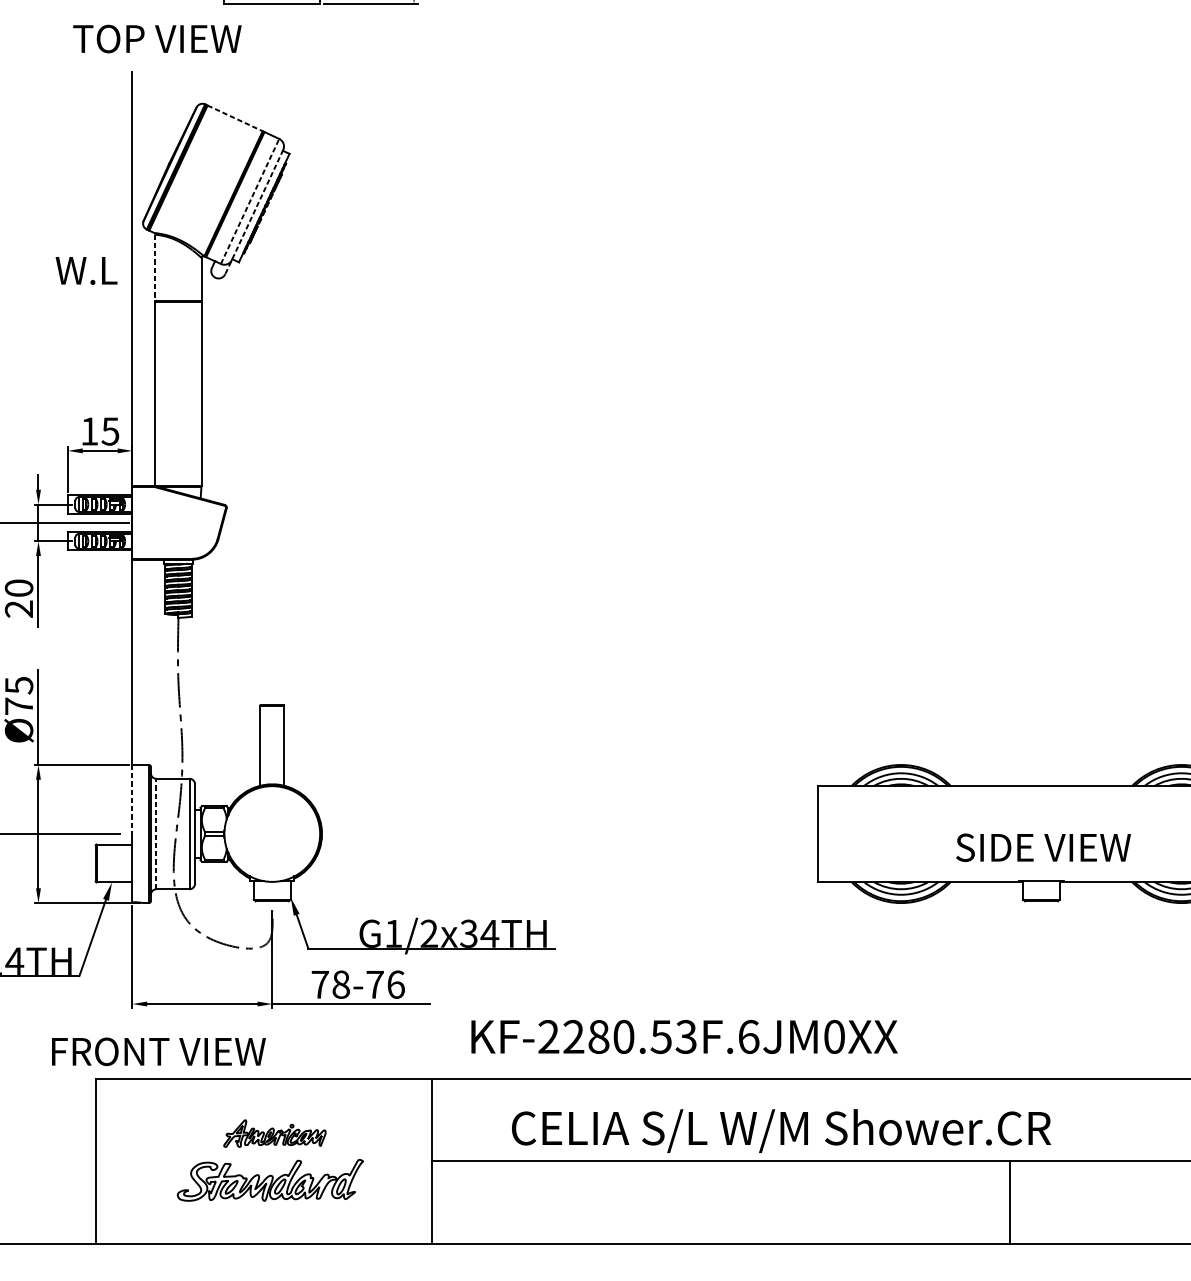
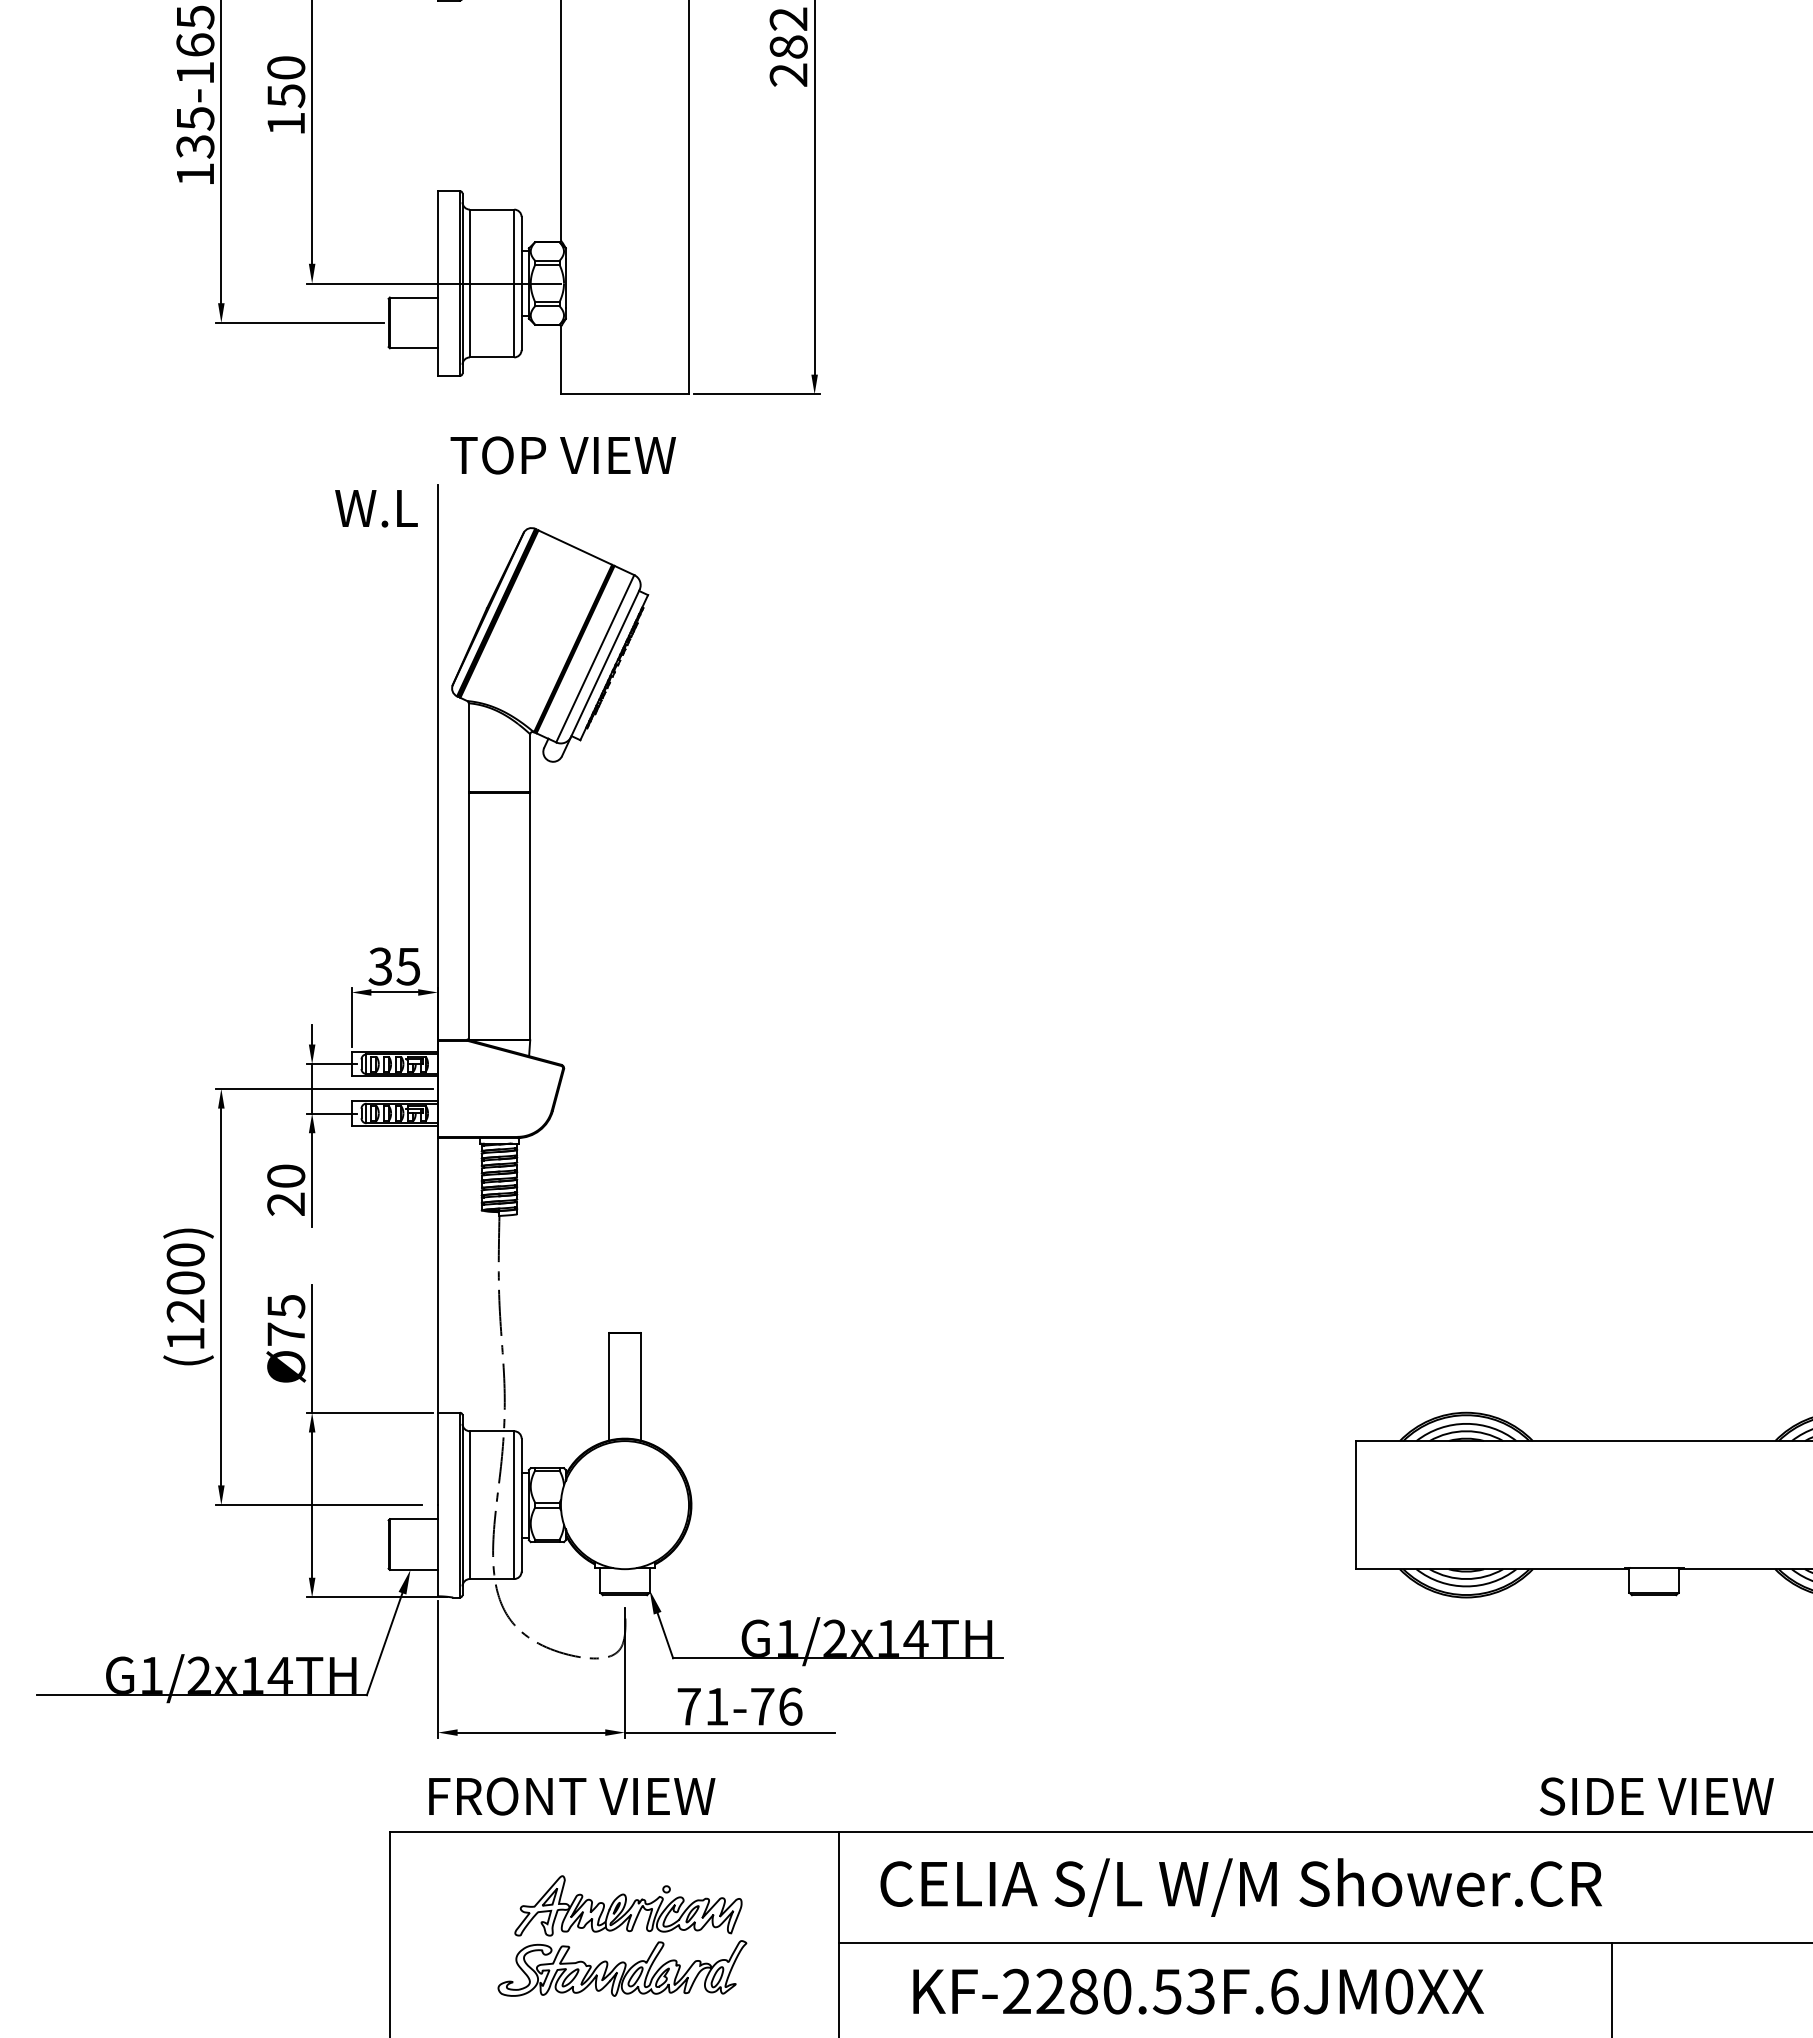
text: (156, 39) -> (562, 455), moved
line: (235, 118) -> (575, 547), dashed -> solid
line: (250, 201) -> (595, 658), dashed -> solid
line: (254, 212) -> (600, 673), dashed -> solid
line: (155, 268) -> (468, 748), dashed -> solid
text: (86, 270) -> (376, 508), moved
text: (88, 431) -> (379, 966), 15 -> 35
line: (132, 799) -> (437, 1459), dashed -> solid
line: (156, 834) -> (469, 1505), dashed -> solid
text: (1043, 847) -> (1656, 1796), moved
text: (468, 932) -> (887, 1637), G1/2x34TH -> G1/2x14TH
text: (340, 984) -> (716, 1706), 78-76 -> 71-76
text: (684, 1036) -> (1198, 1991), moved
text: (159, 1051) -> (572, 1796), moved
text: (780, 1131) -> (1240, 1887), moved
part: (274, 1133) -> (628, 1905), size x1.67

